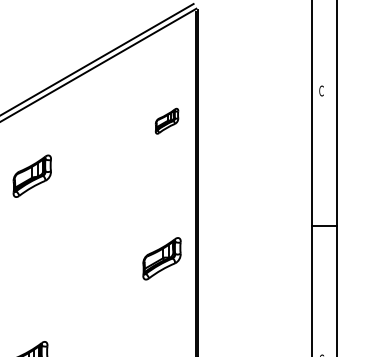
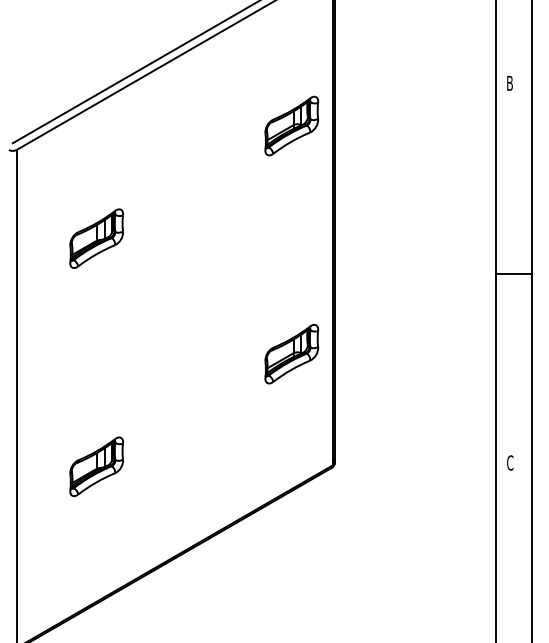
text: (321, 90) -> (509, 82), C -> B
part: (166, 120) -> (291, 125), size x1.67
part: (32, 176) -> (96, 238), moved
part: (161, 259) -> (291, 354), moved

